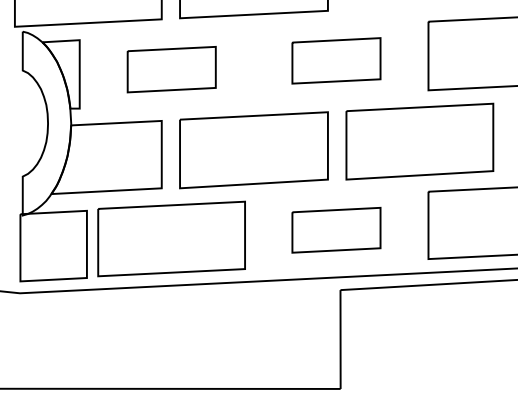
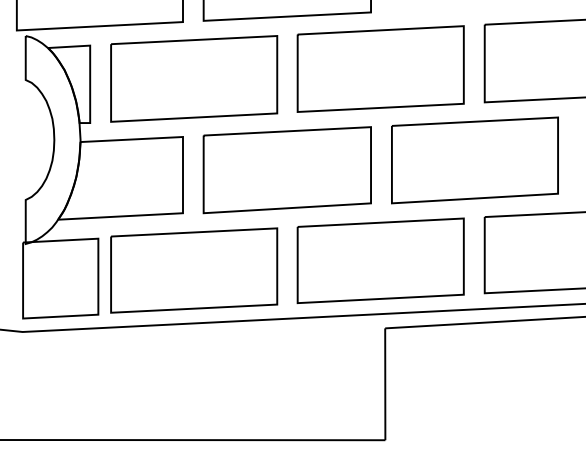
part: (336, 60) -> (380, 68), size x1.67
part: (171, 69) -> (194, 78), size x1.67
part: (336, 230) -> (380, 260), size x1.67

